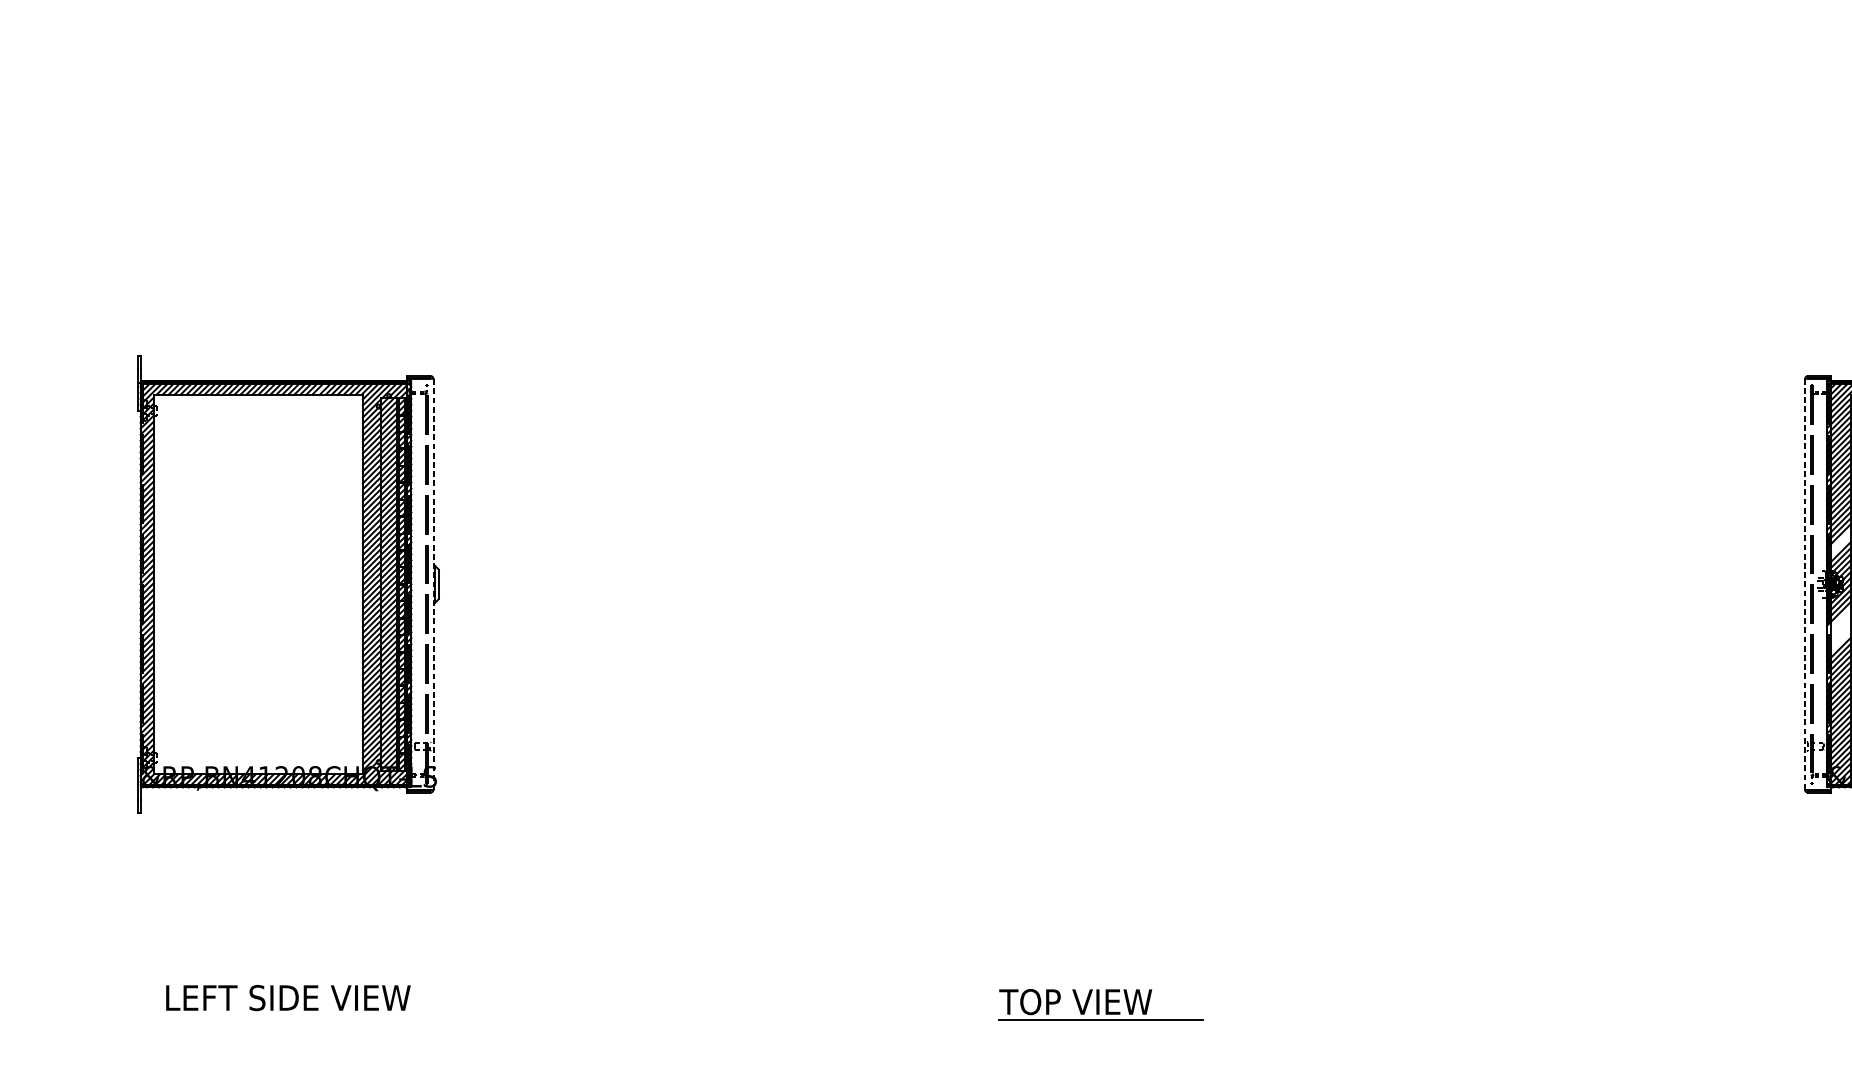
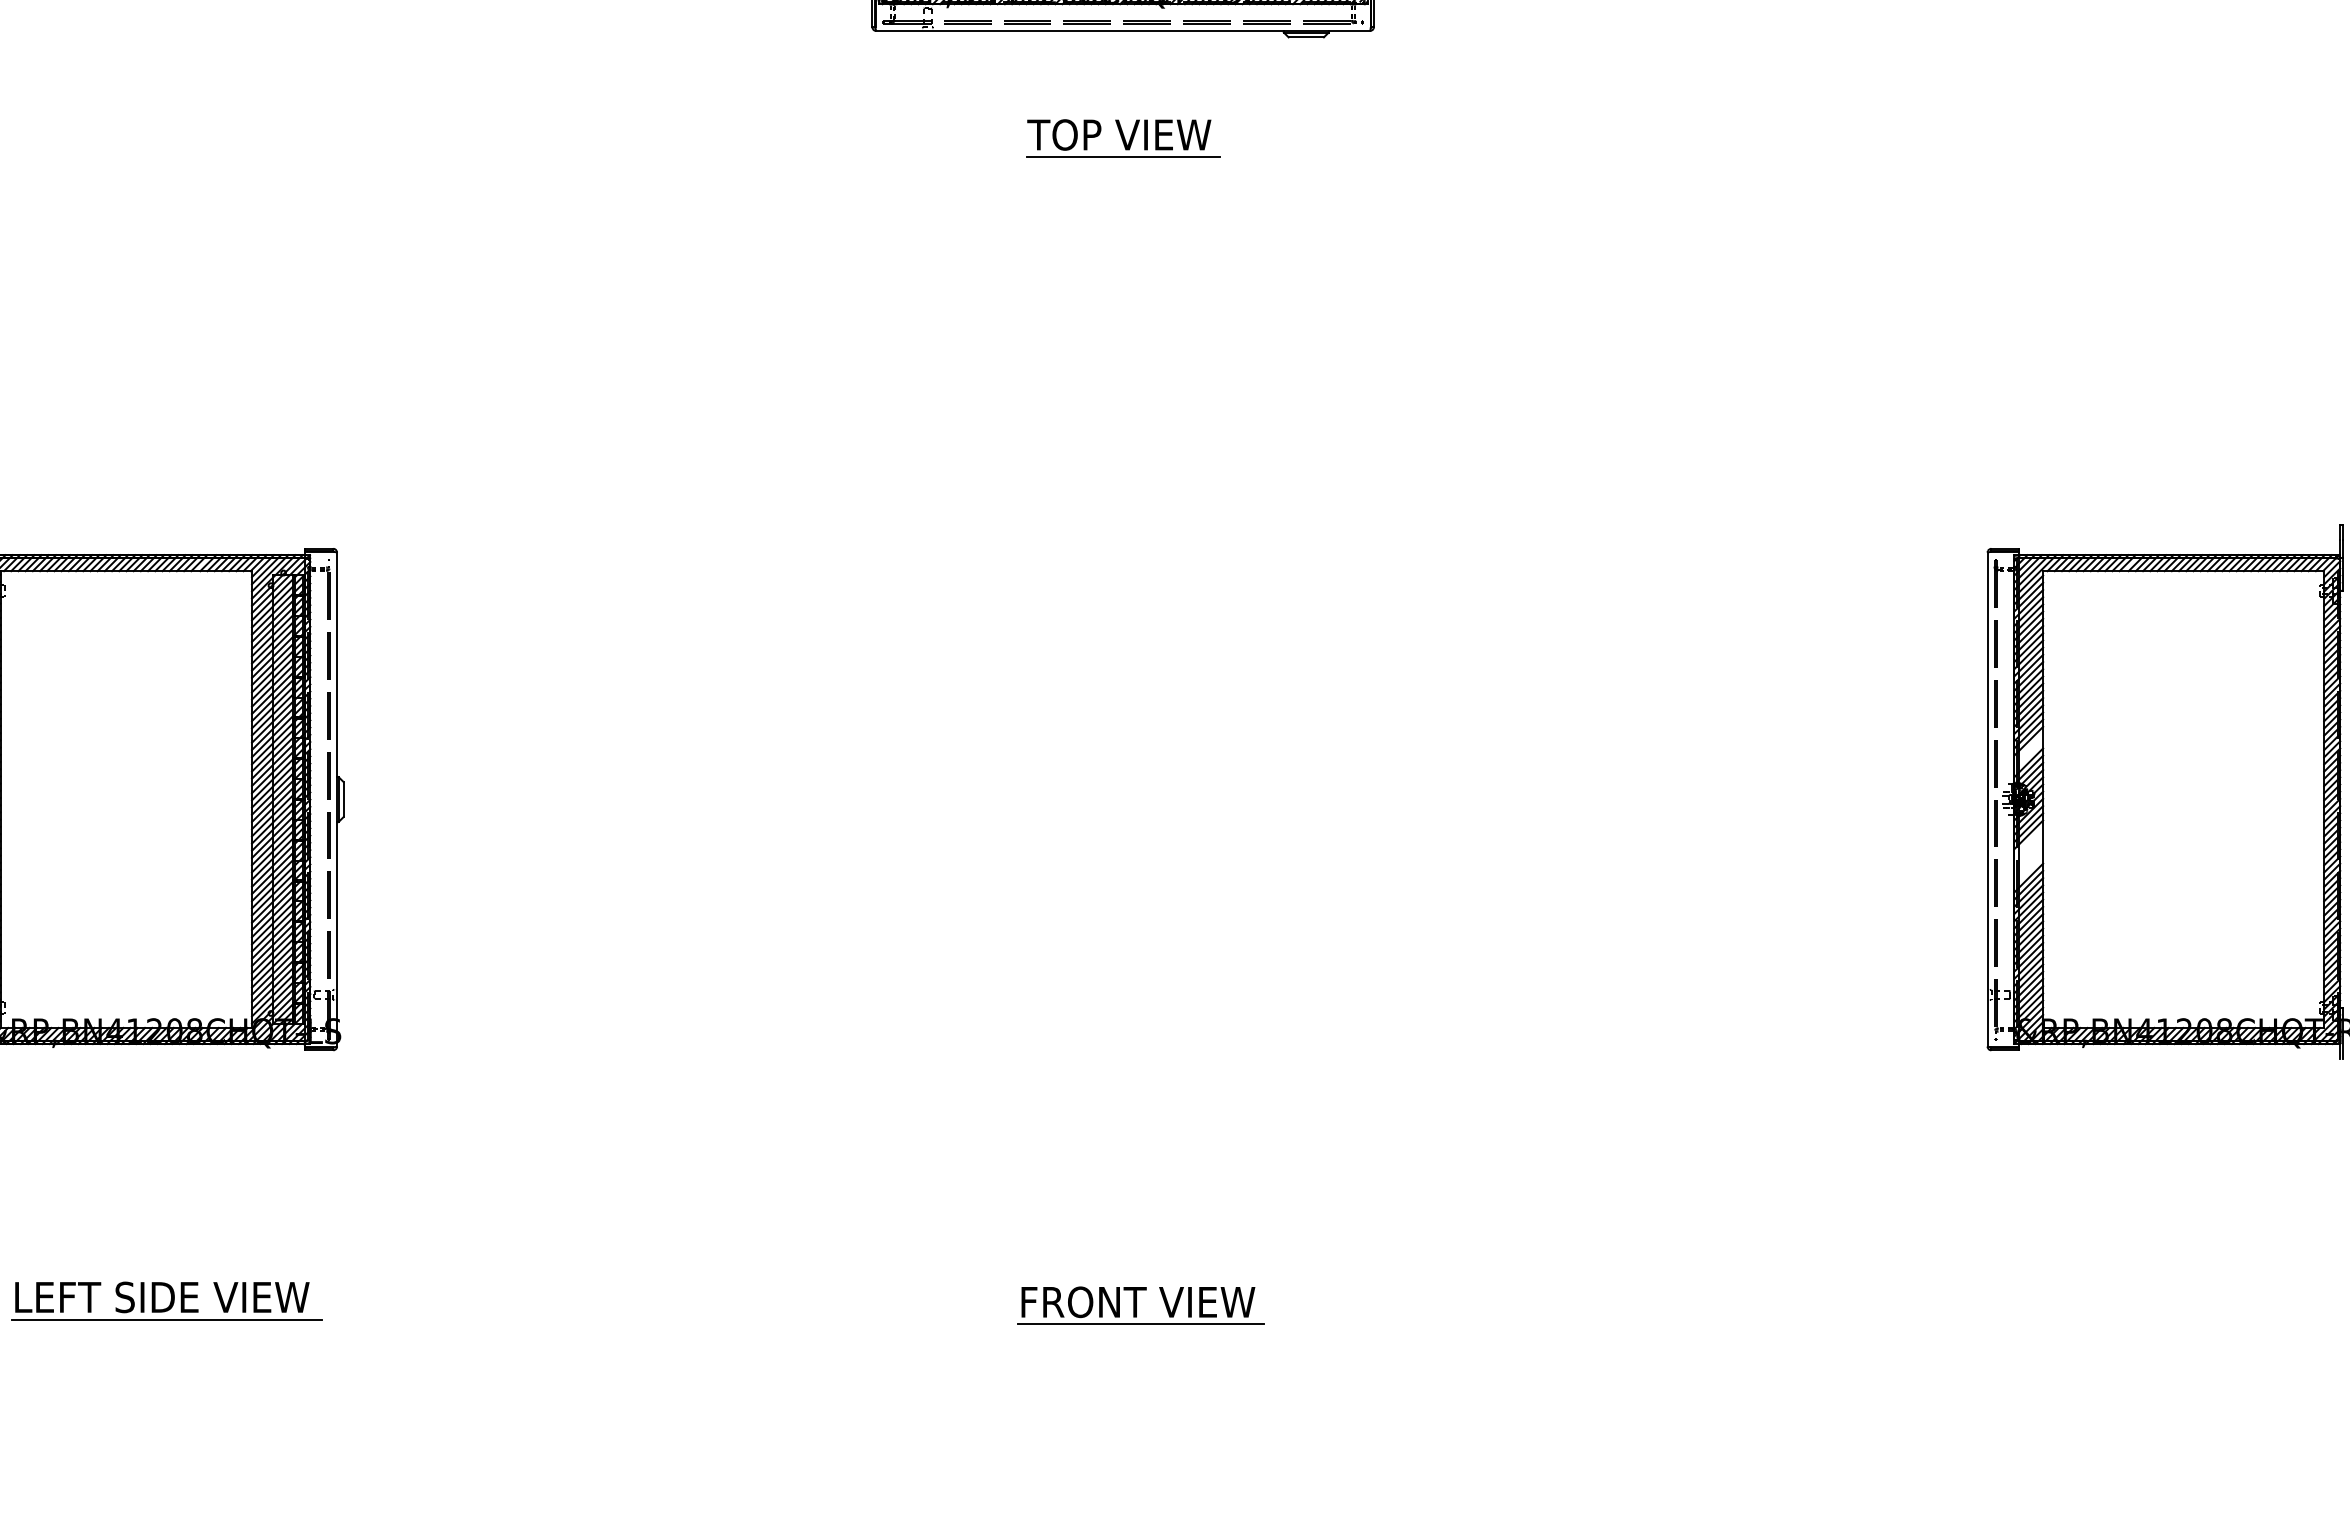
part: (1087, 35) -> (1123, 138), added
line: (433, 584) -> (337, 799), dashed -> solid
line: (1804, 584) -> (1987, 799), dashed -> solid
text: (1097, 1002) -> (1136, 1302), TOP VIEW -> FRONT VIEW
line: (291, 1016) -> (166, 1319), added

